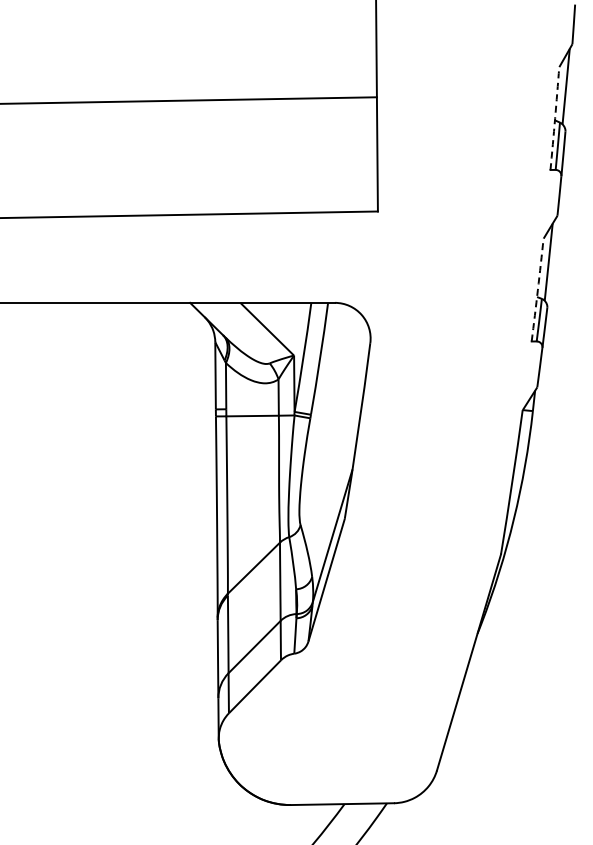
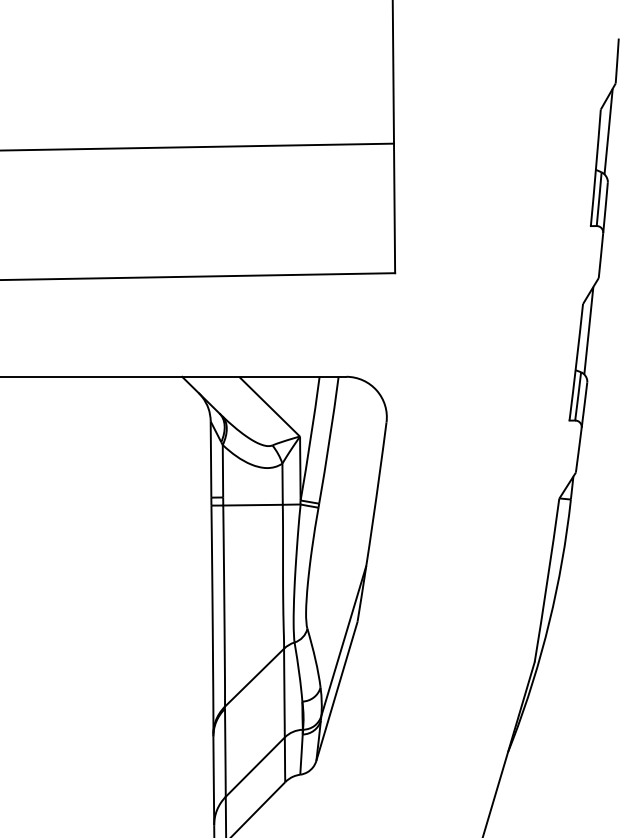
arc: (555, 118) -> (596, 167), dashed -> solid
arc: (537, 290) -> (576, 362), dashed -> solid

